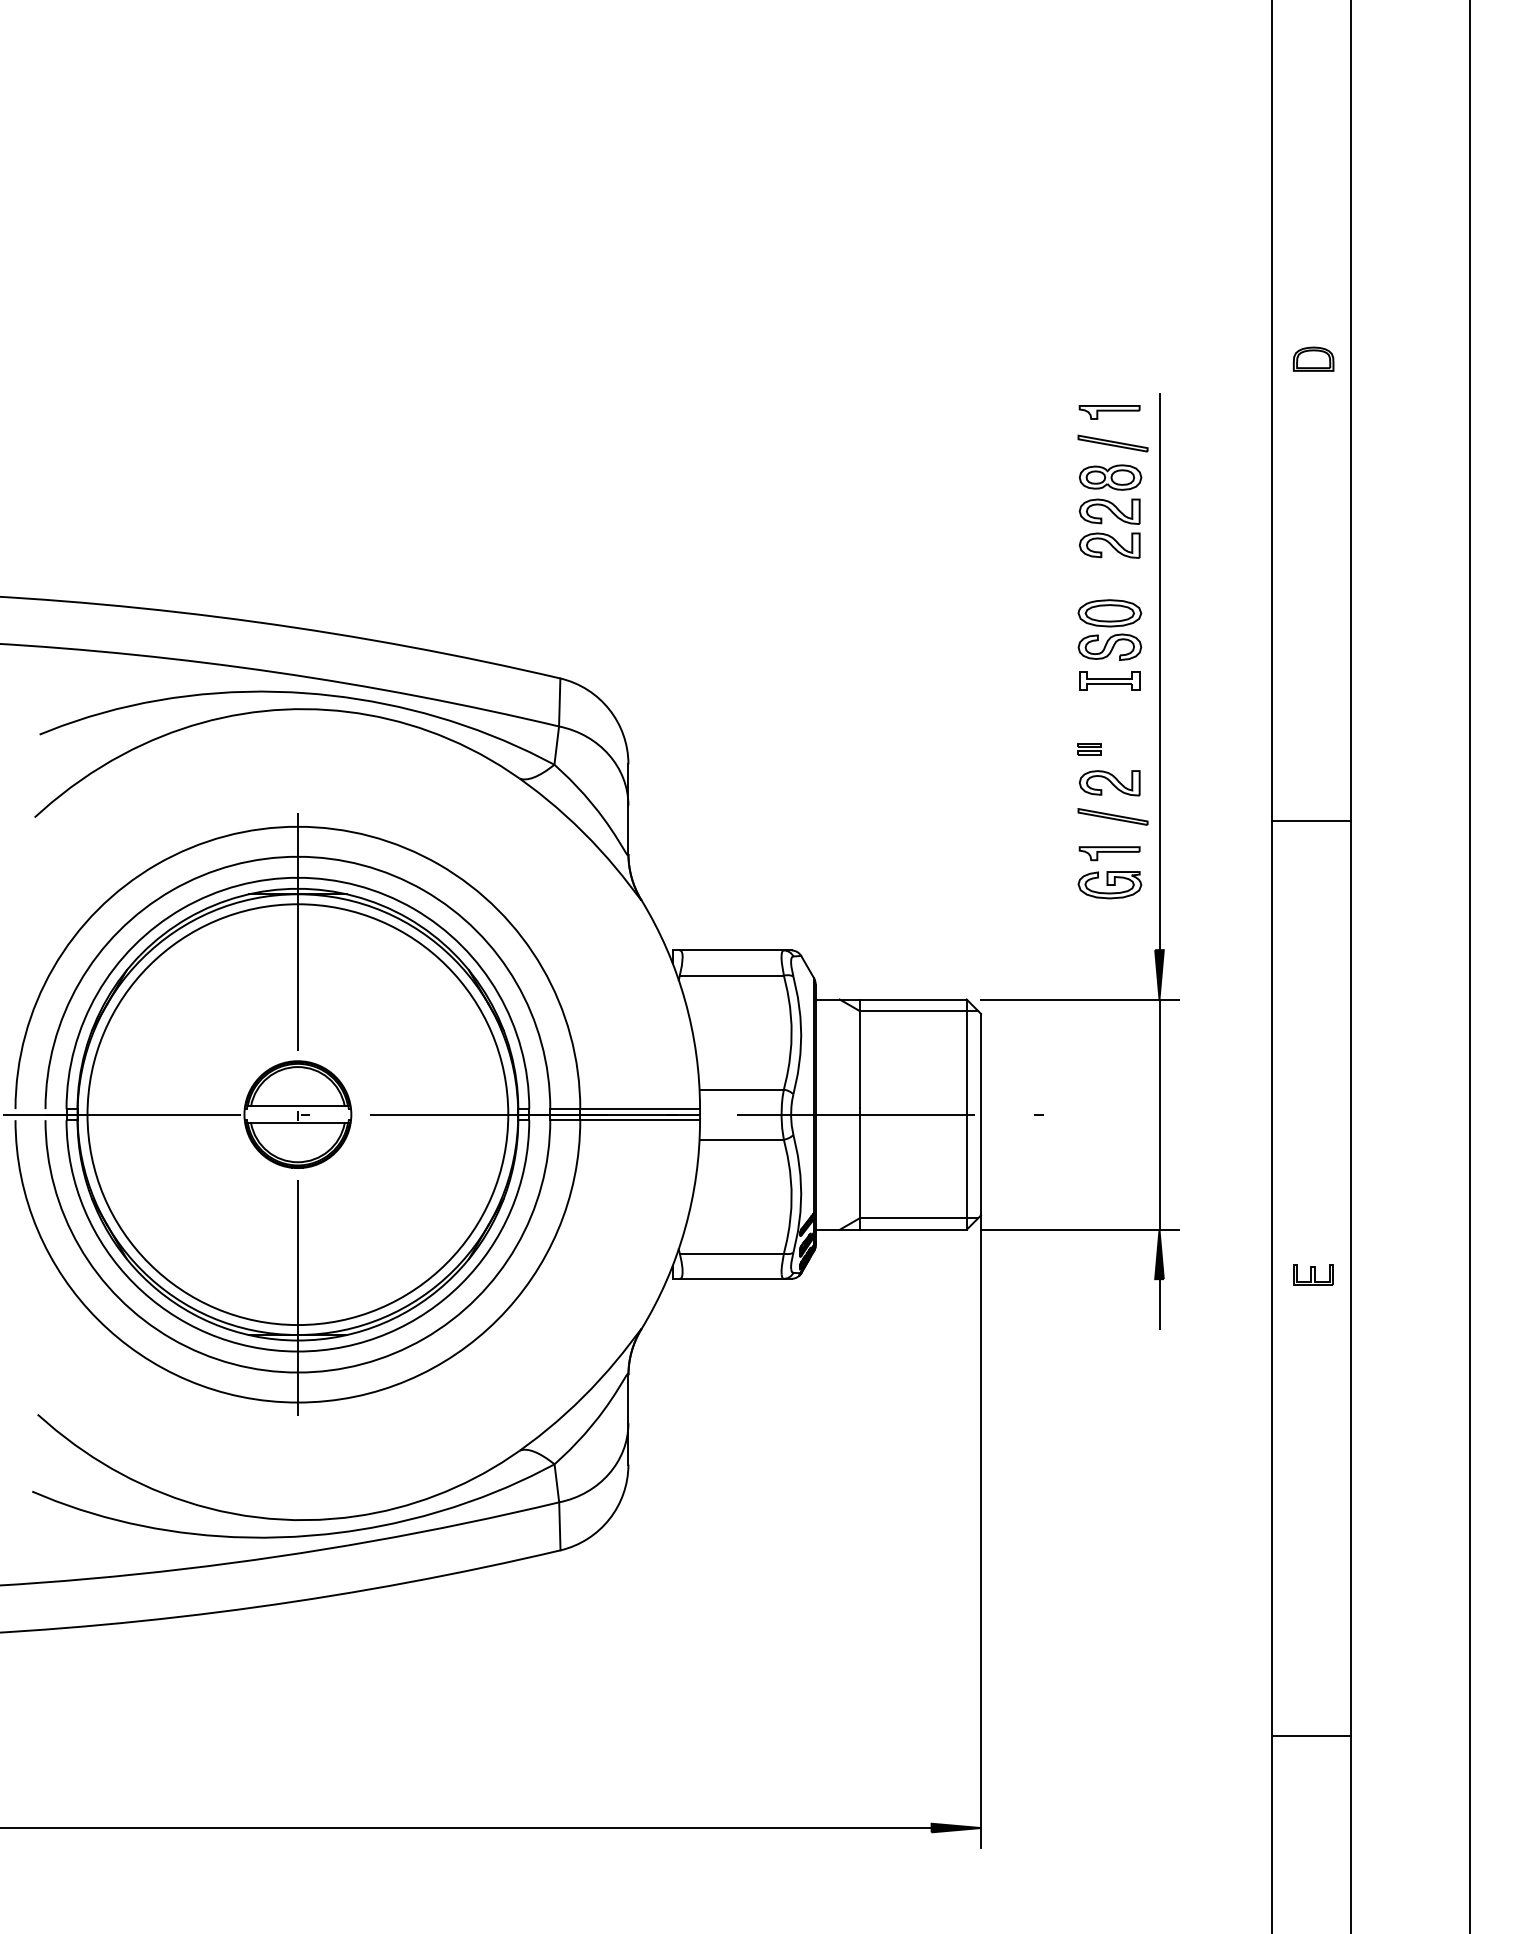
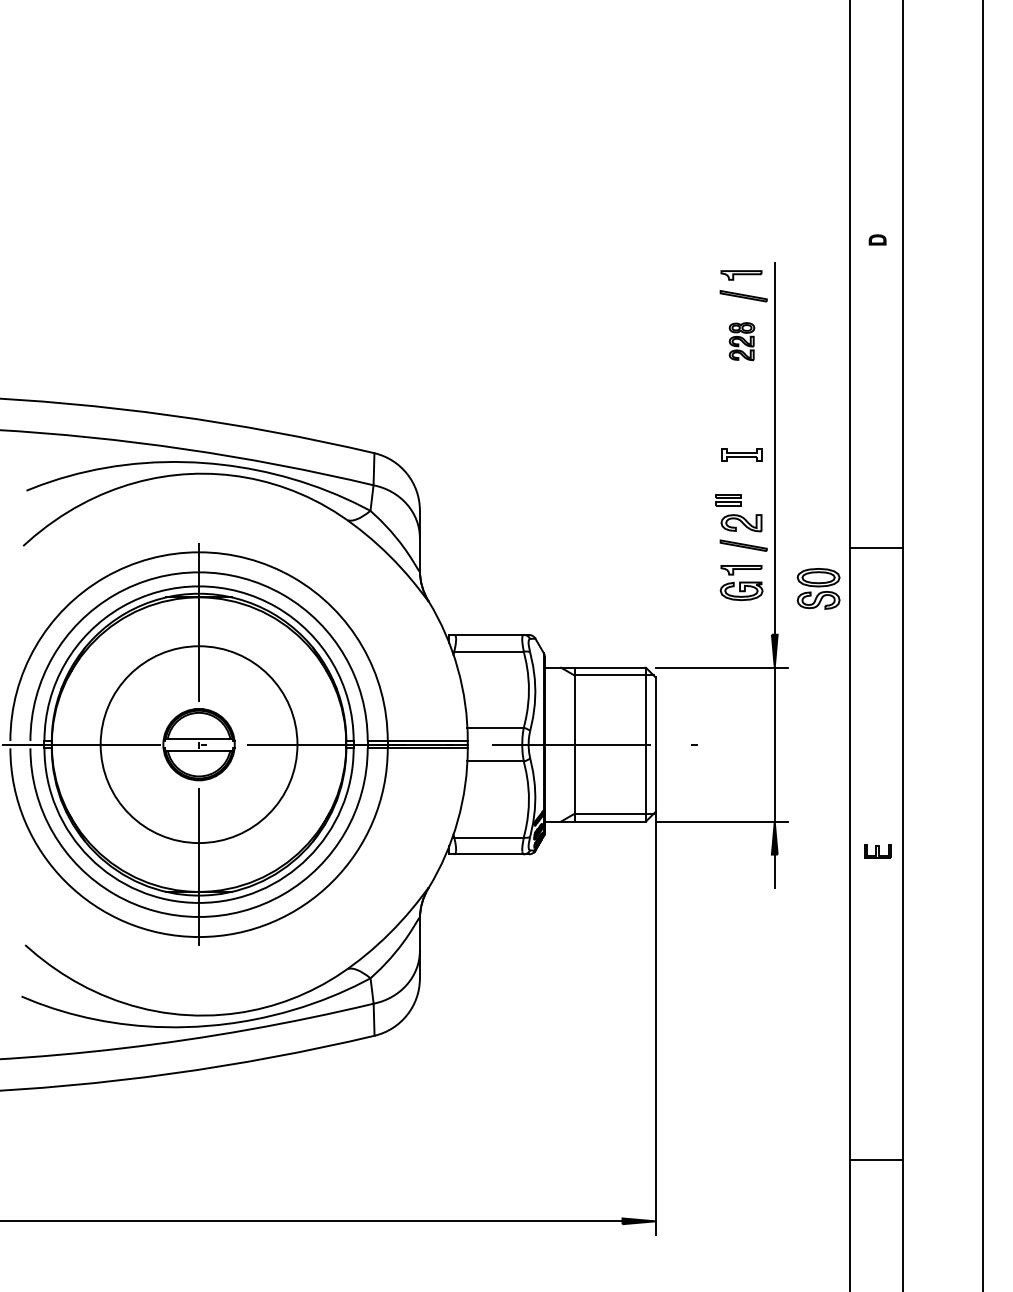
part: (1313, 358) -> (877, 239), size x0.6
part: (1109, 511) -> (741, 341), size x0.6
part: (1109, 629) -> (818, 588), moved
part: (1088, 749) -> (727, 500), size x1.6
circle: (297, 1114) -> (198, 744), size x0.7

